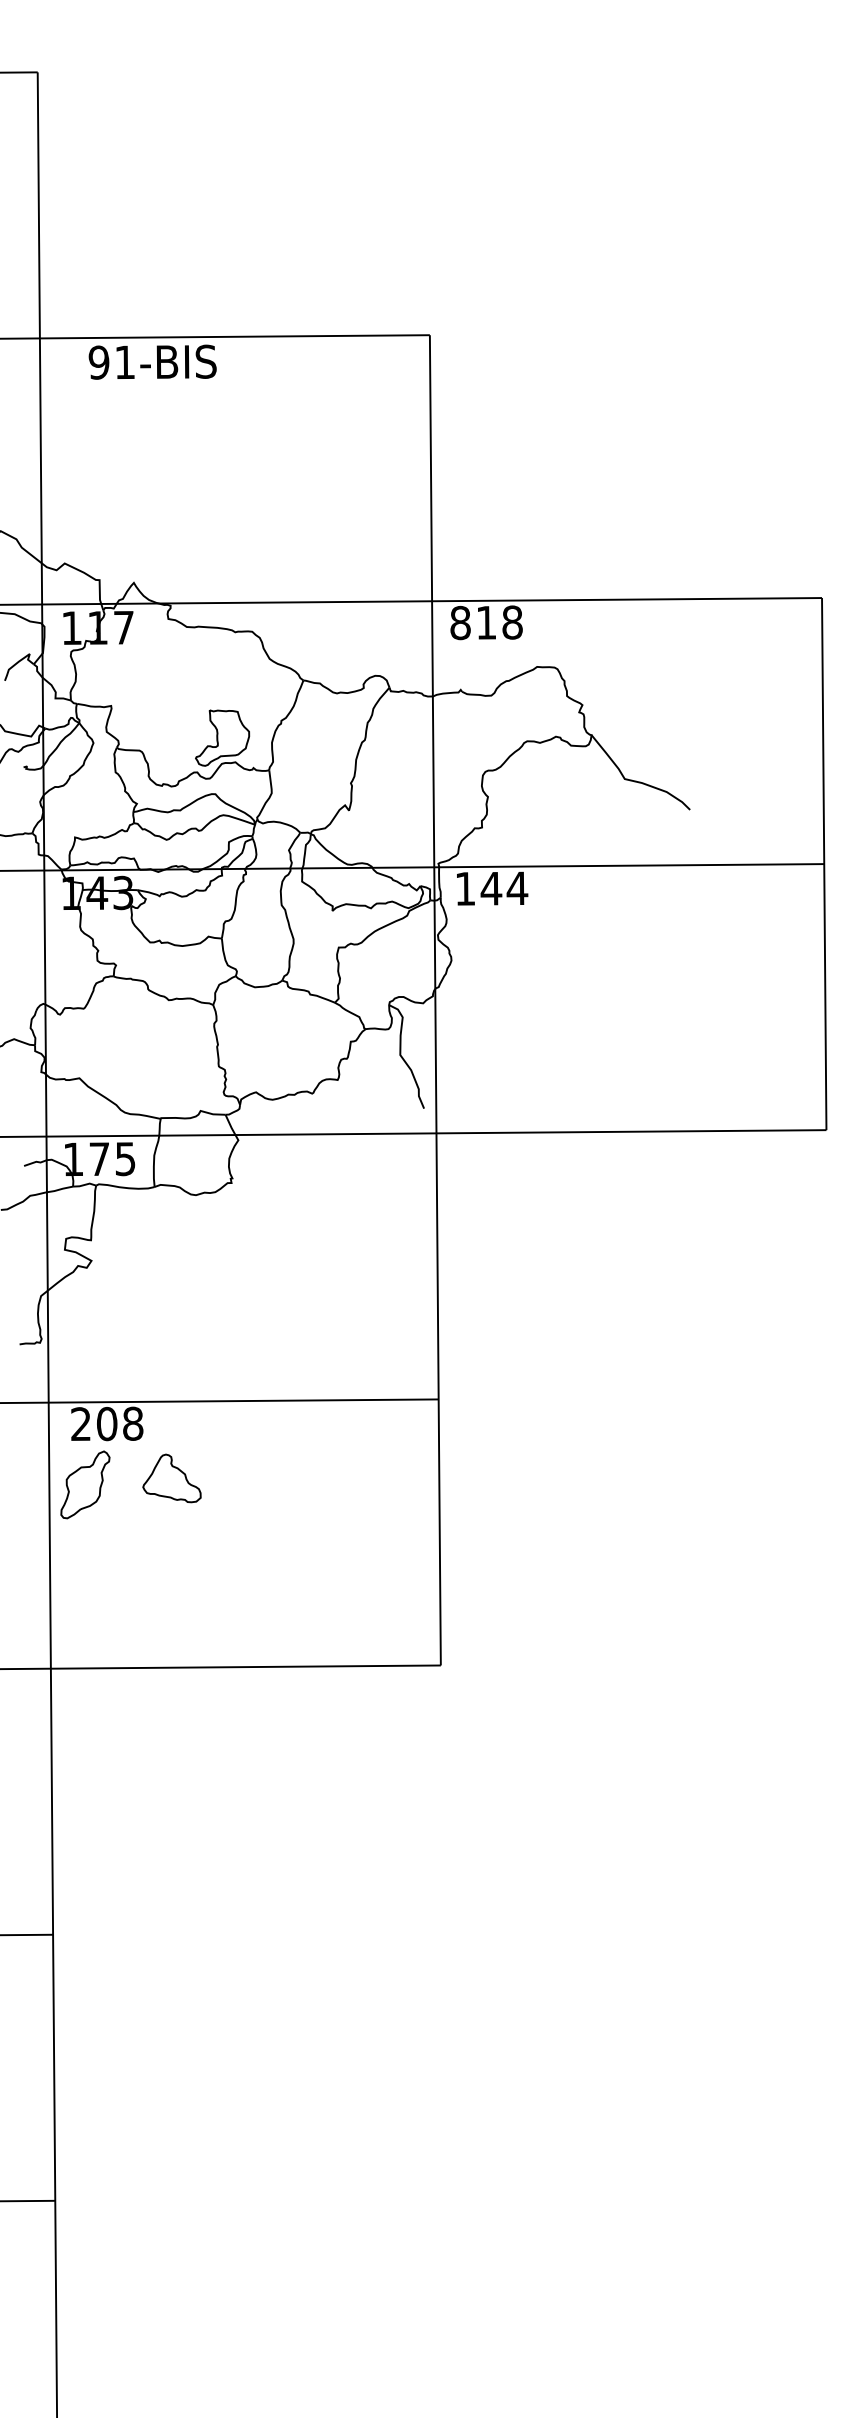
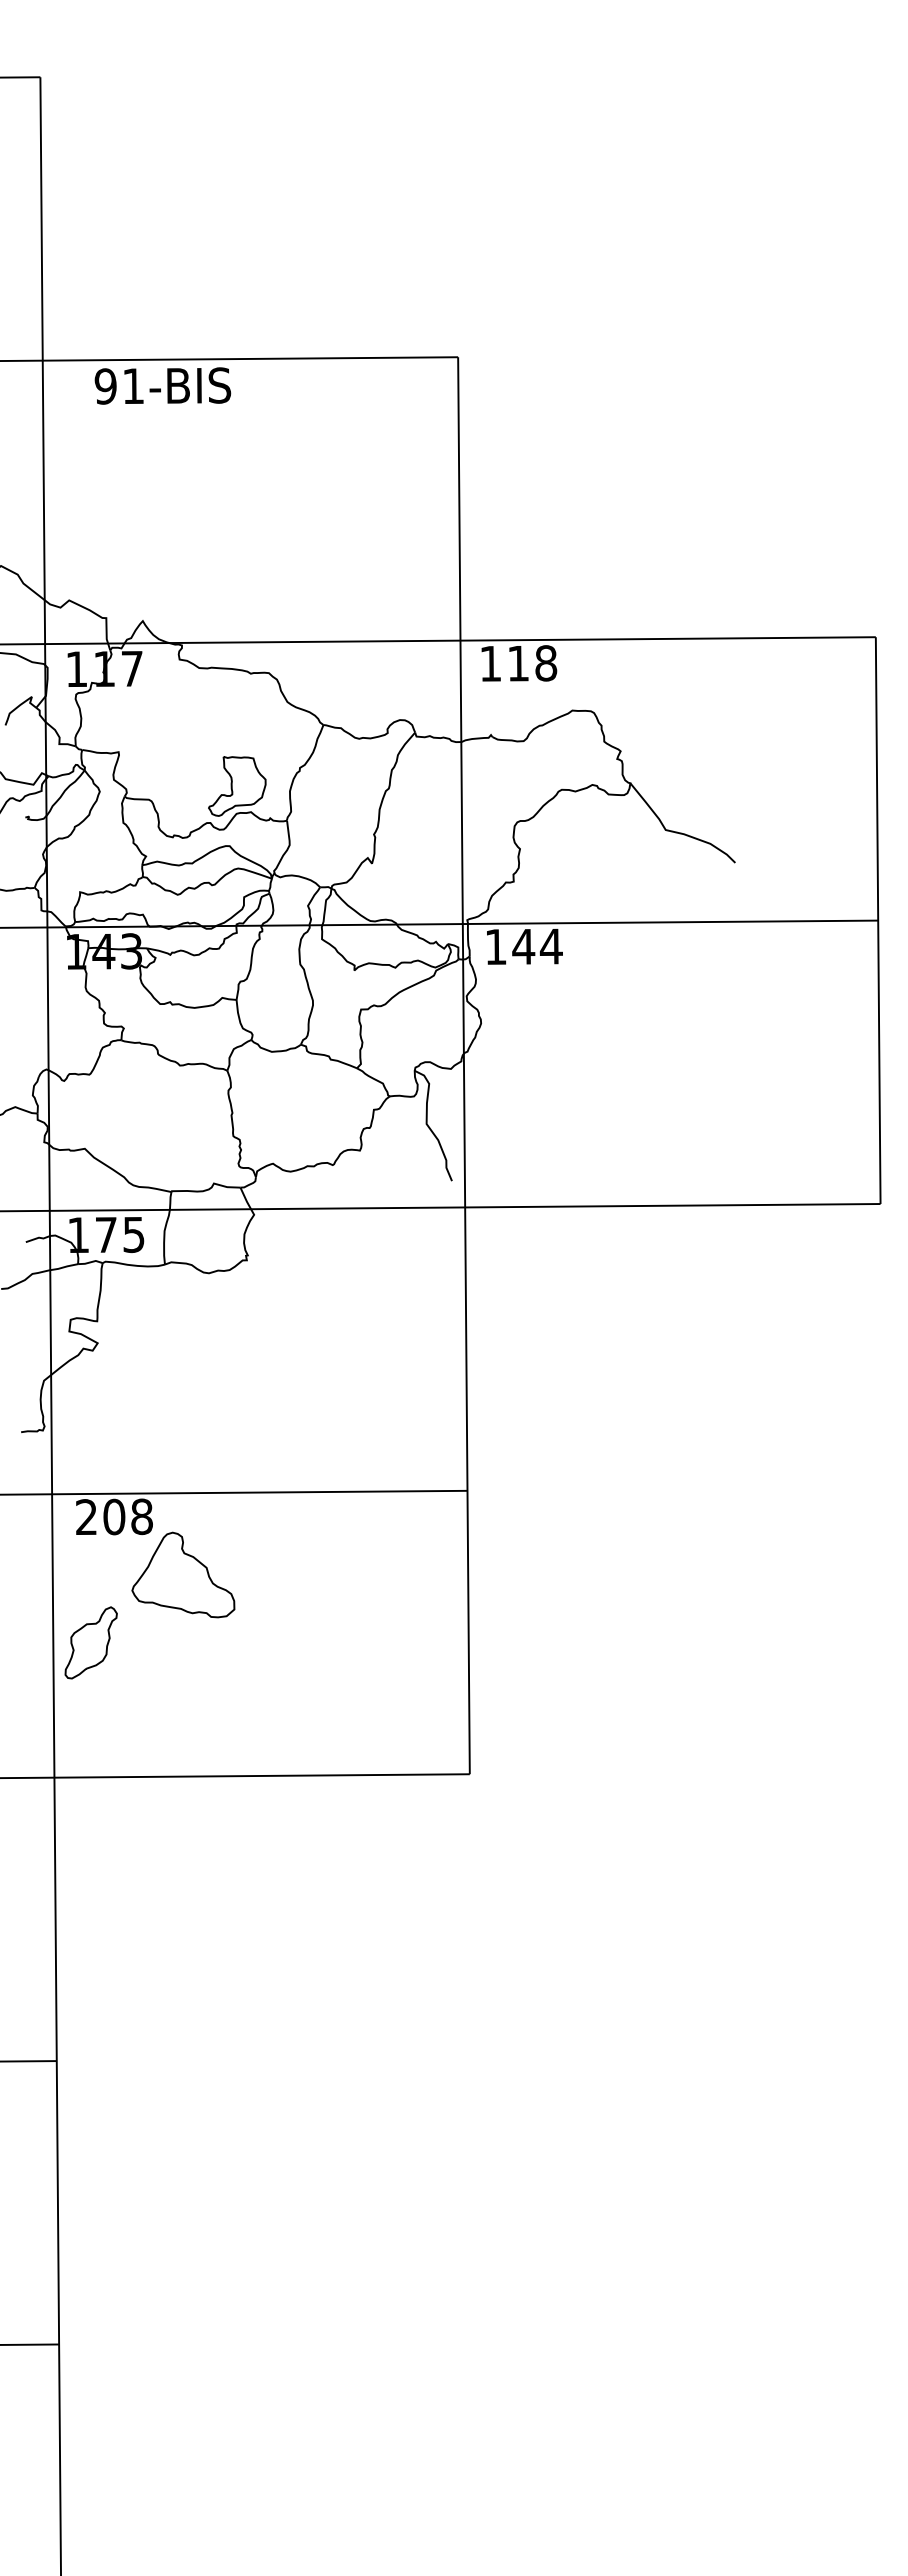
text: (460, 622) -> (490, 663), 818 -> 118
part: (172, 1477) -> (183, 1574), size x1.67
part: (84, 1484) -> (90, 1642), moved

